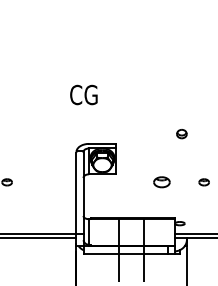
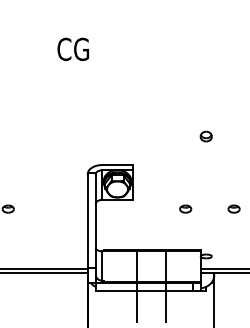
text: (83, 94) -> (72, 48), moved
part: (181, 134) -> (205, 137), moved
part: (161, 182) -> (185, 209), size x0.62

